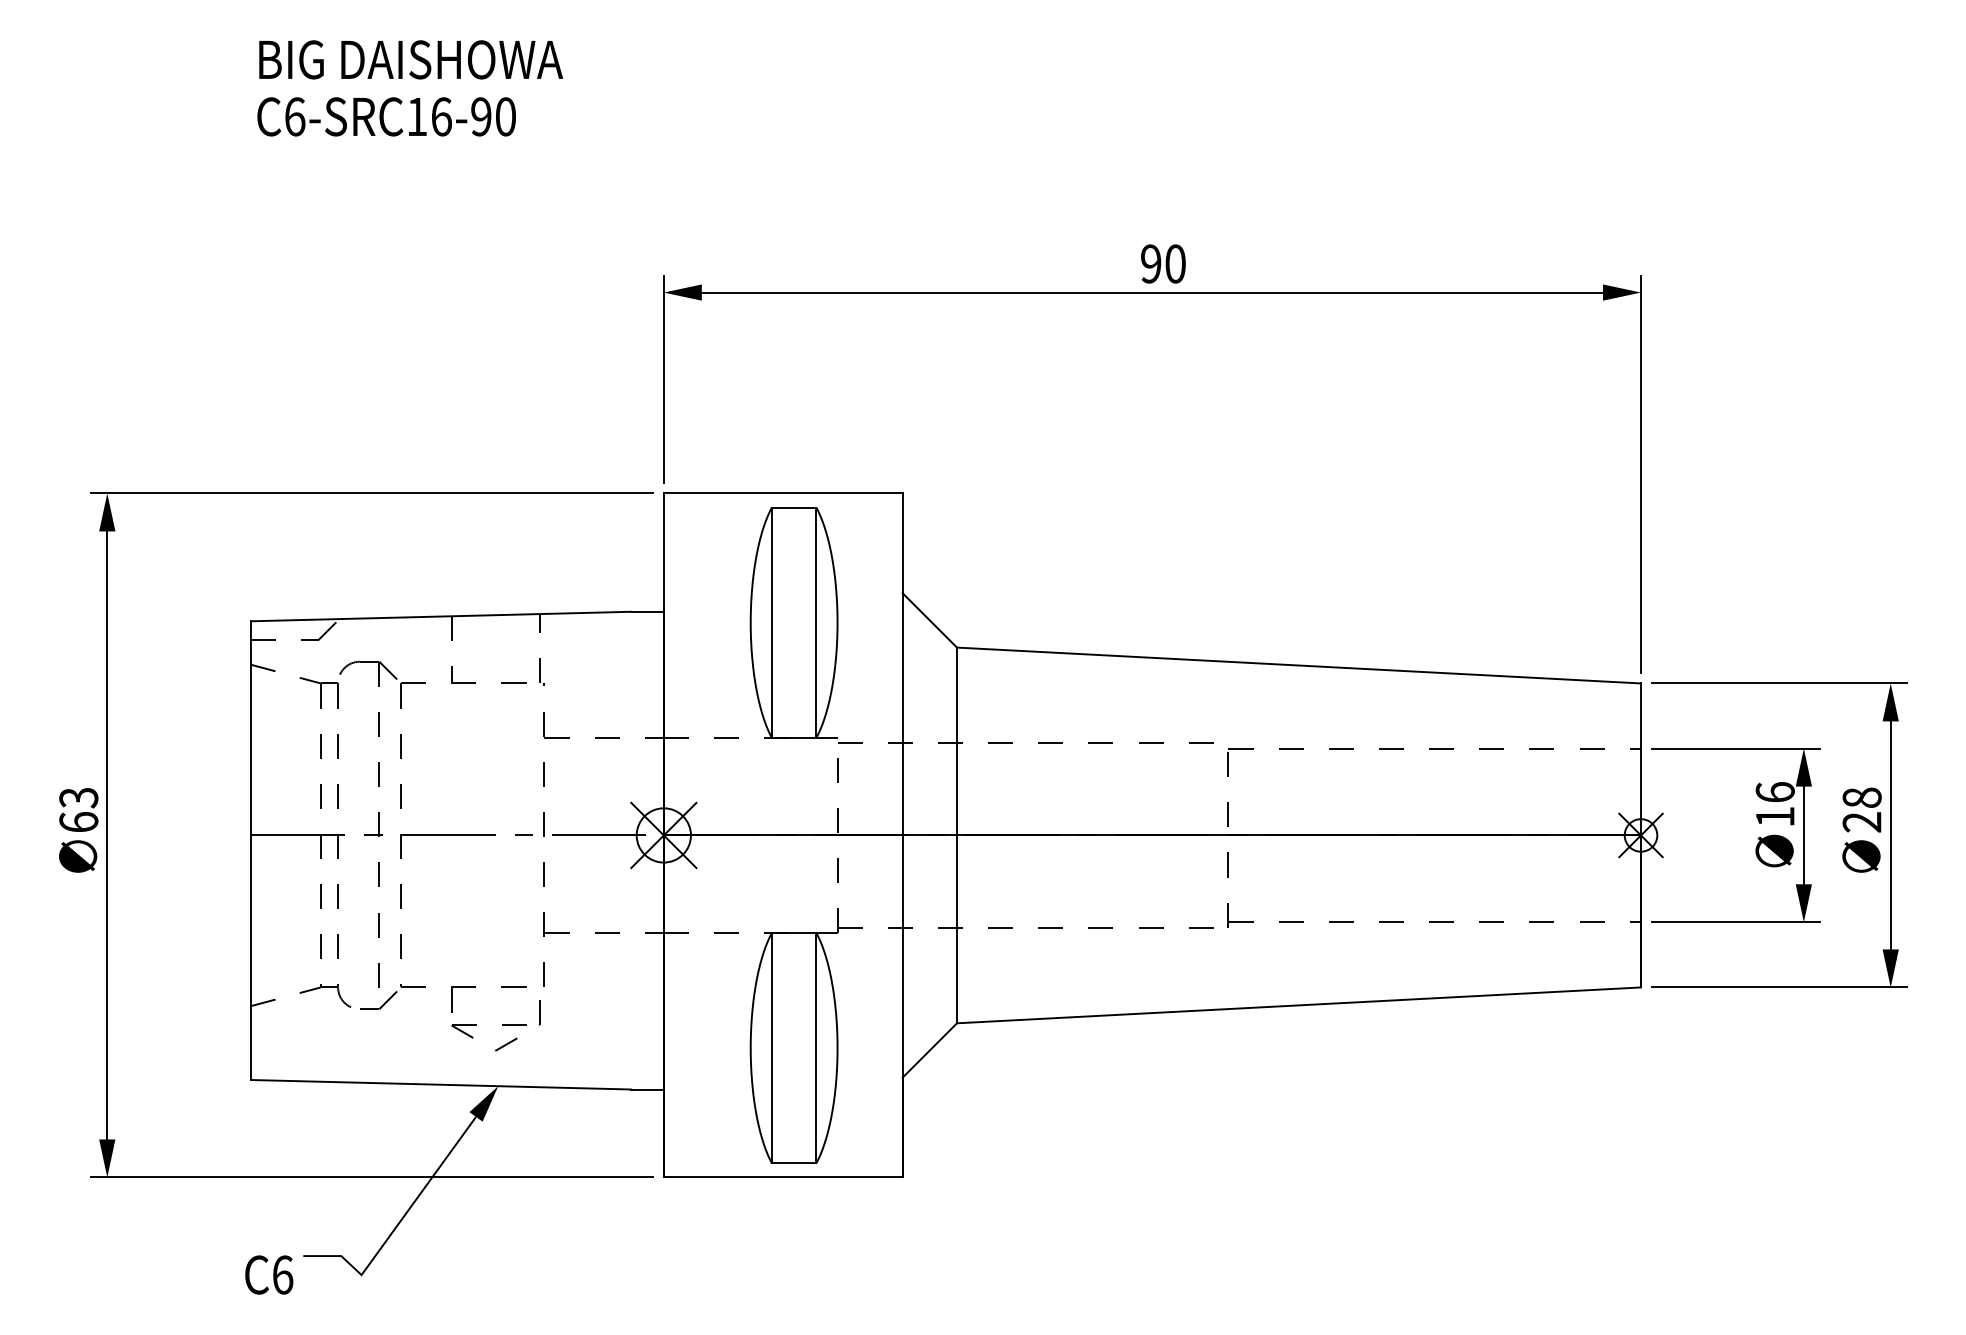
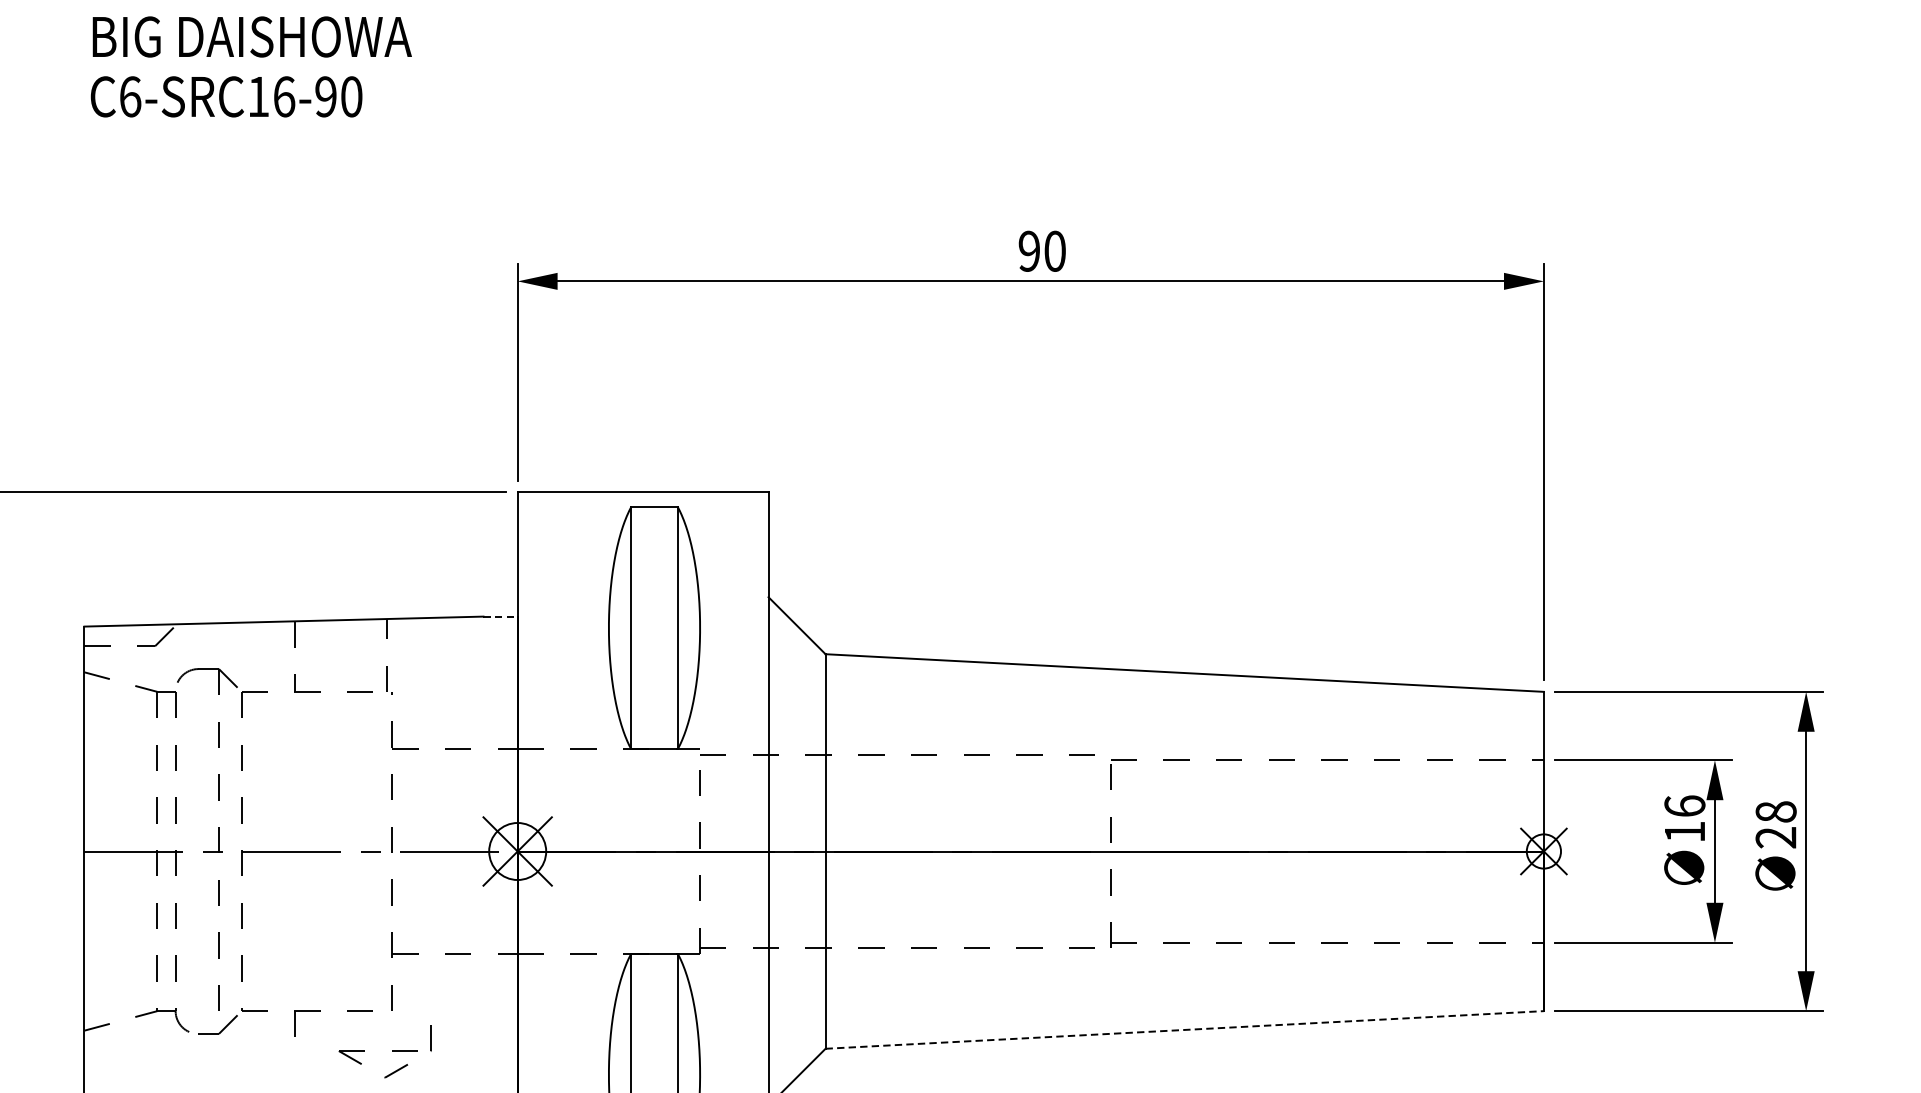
line: (648, 611) -> (501, 616), solid -> dashed
line: (1299, 1005) -> (1185, 1030), solid -> dashed
part: (502, 1025) -> (392, 1051), moved

